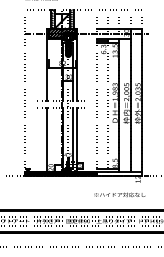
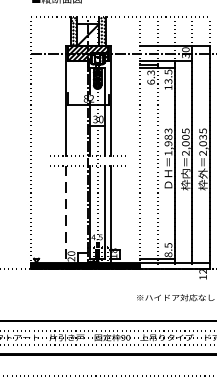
line: (47, 140) -> (66, 215), solid -> dashed

